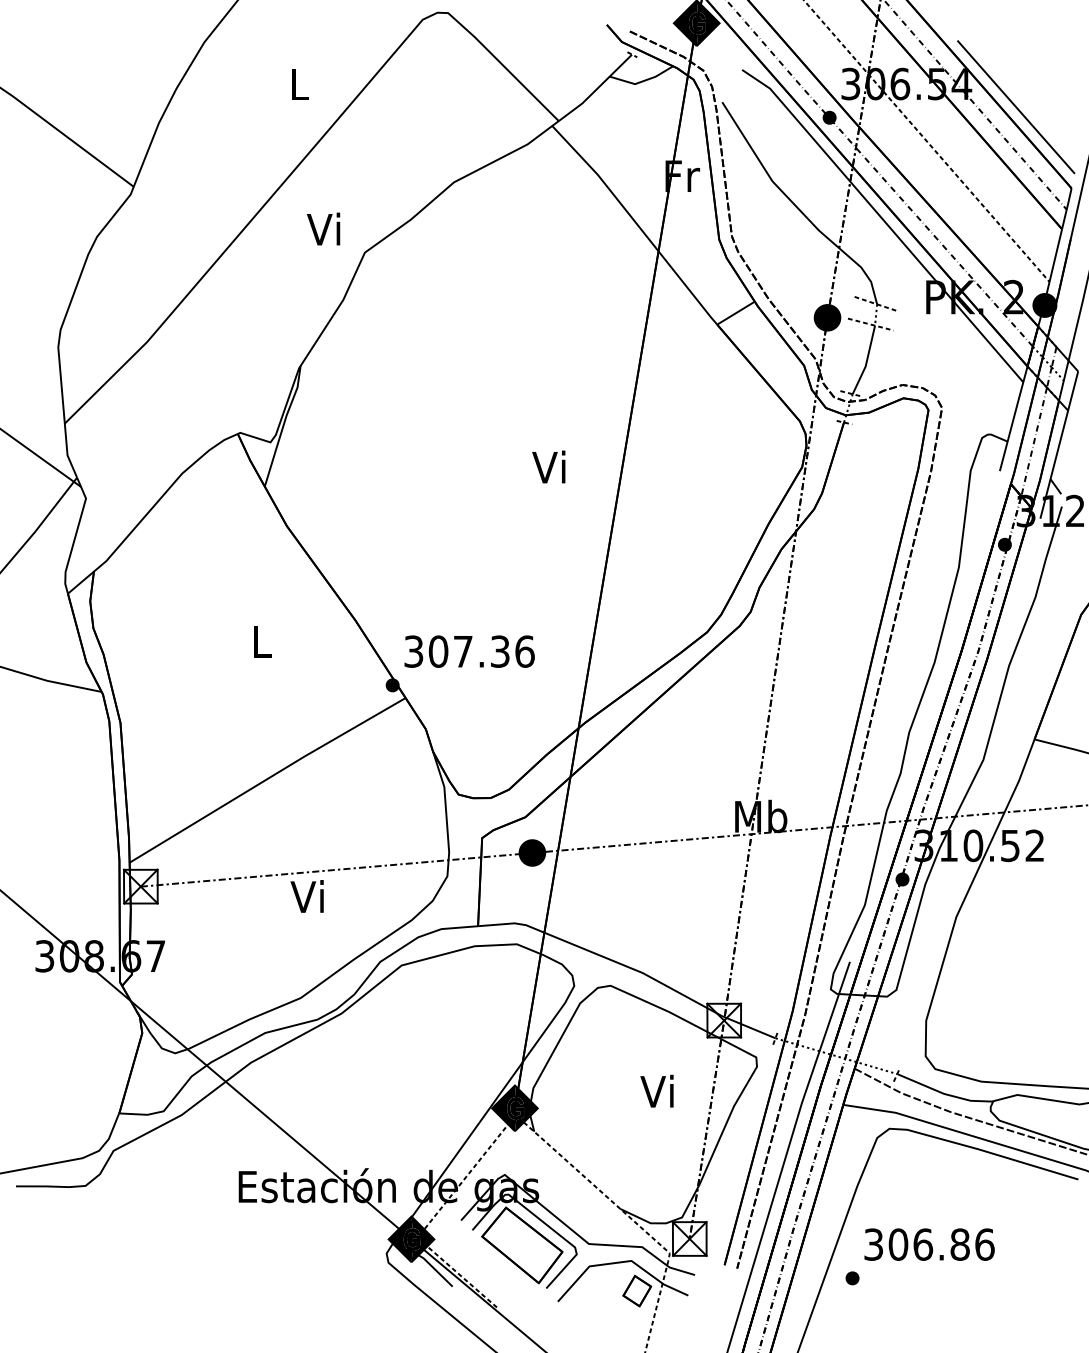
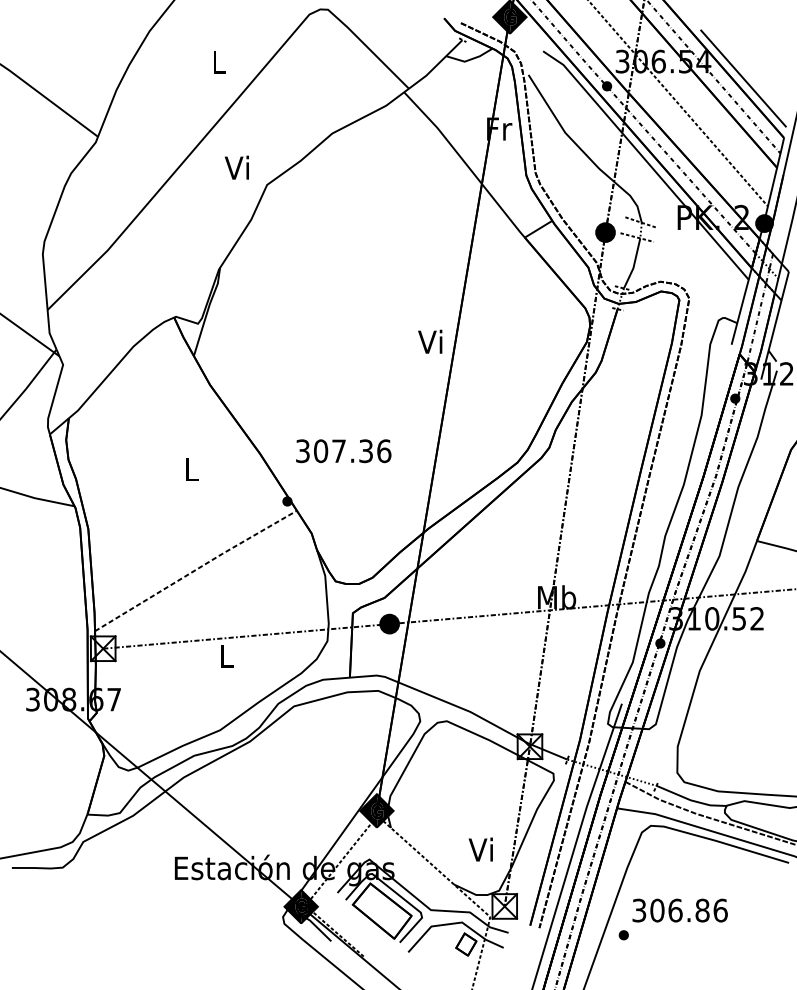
text: (548, 466) -> (429, 341), moved
text: (469, 651) -> (343, 451), moved
line: (267, 778) -> (195, 569), solid -> dashed
text: (306, 896) -> (224, 655), Vi -> L
text: (656, 1090) -> (480, 849), moved

